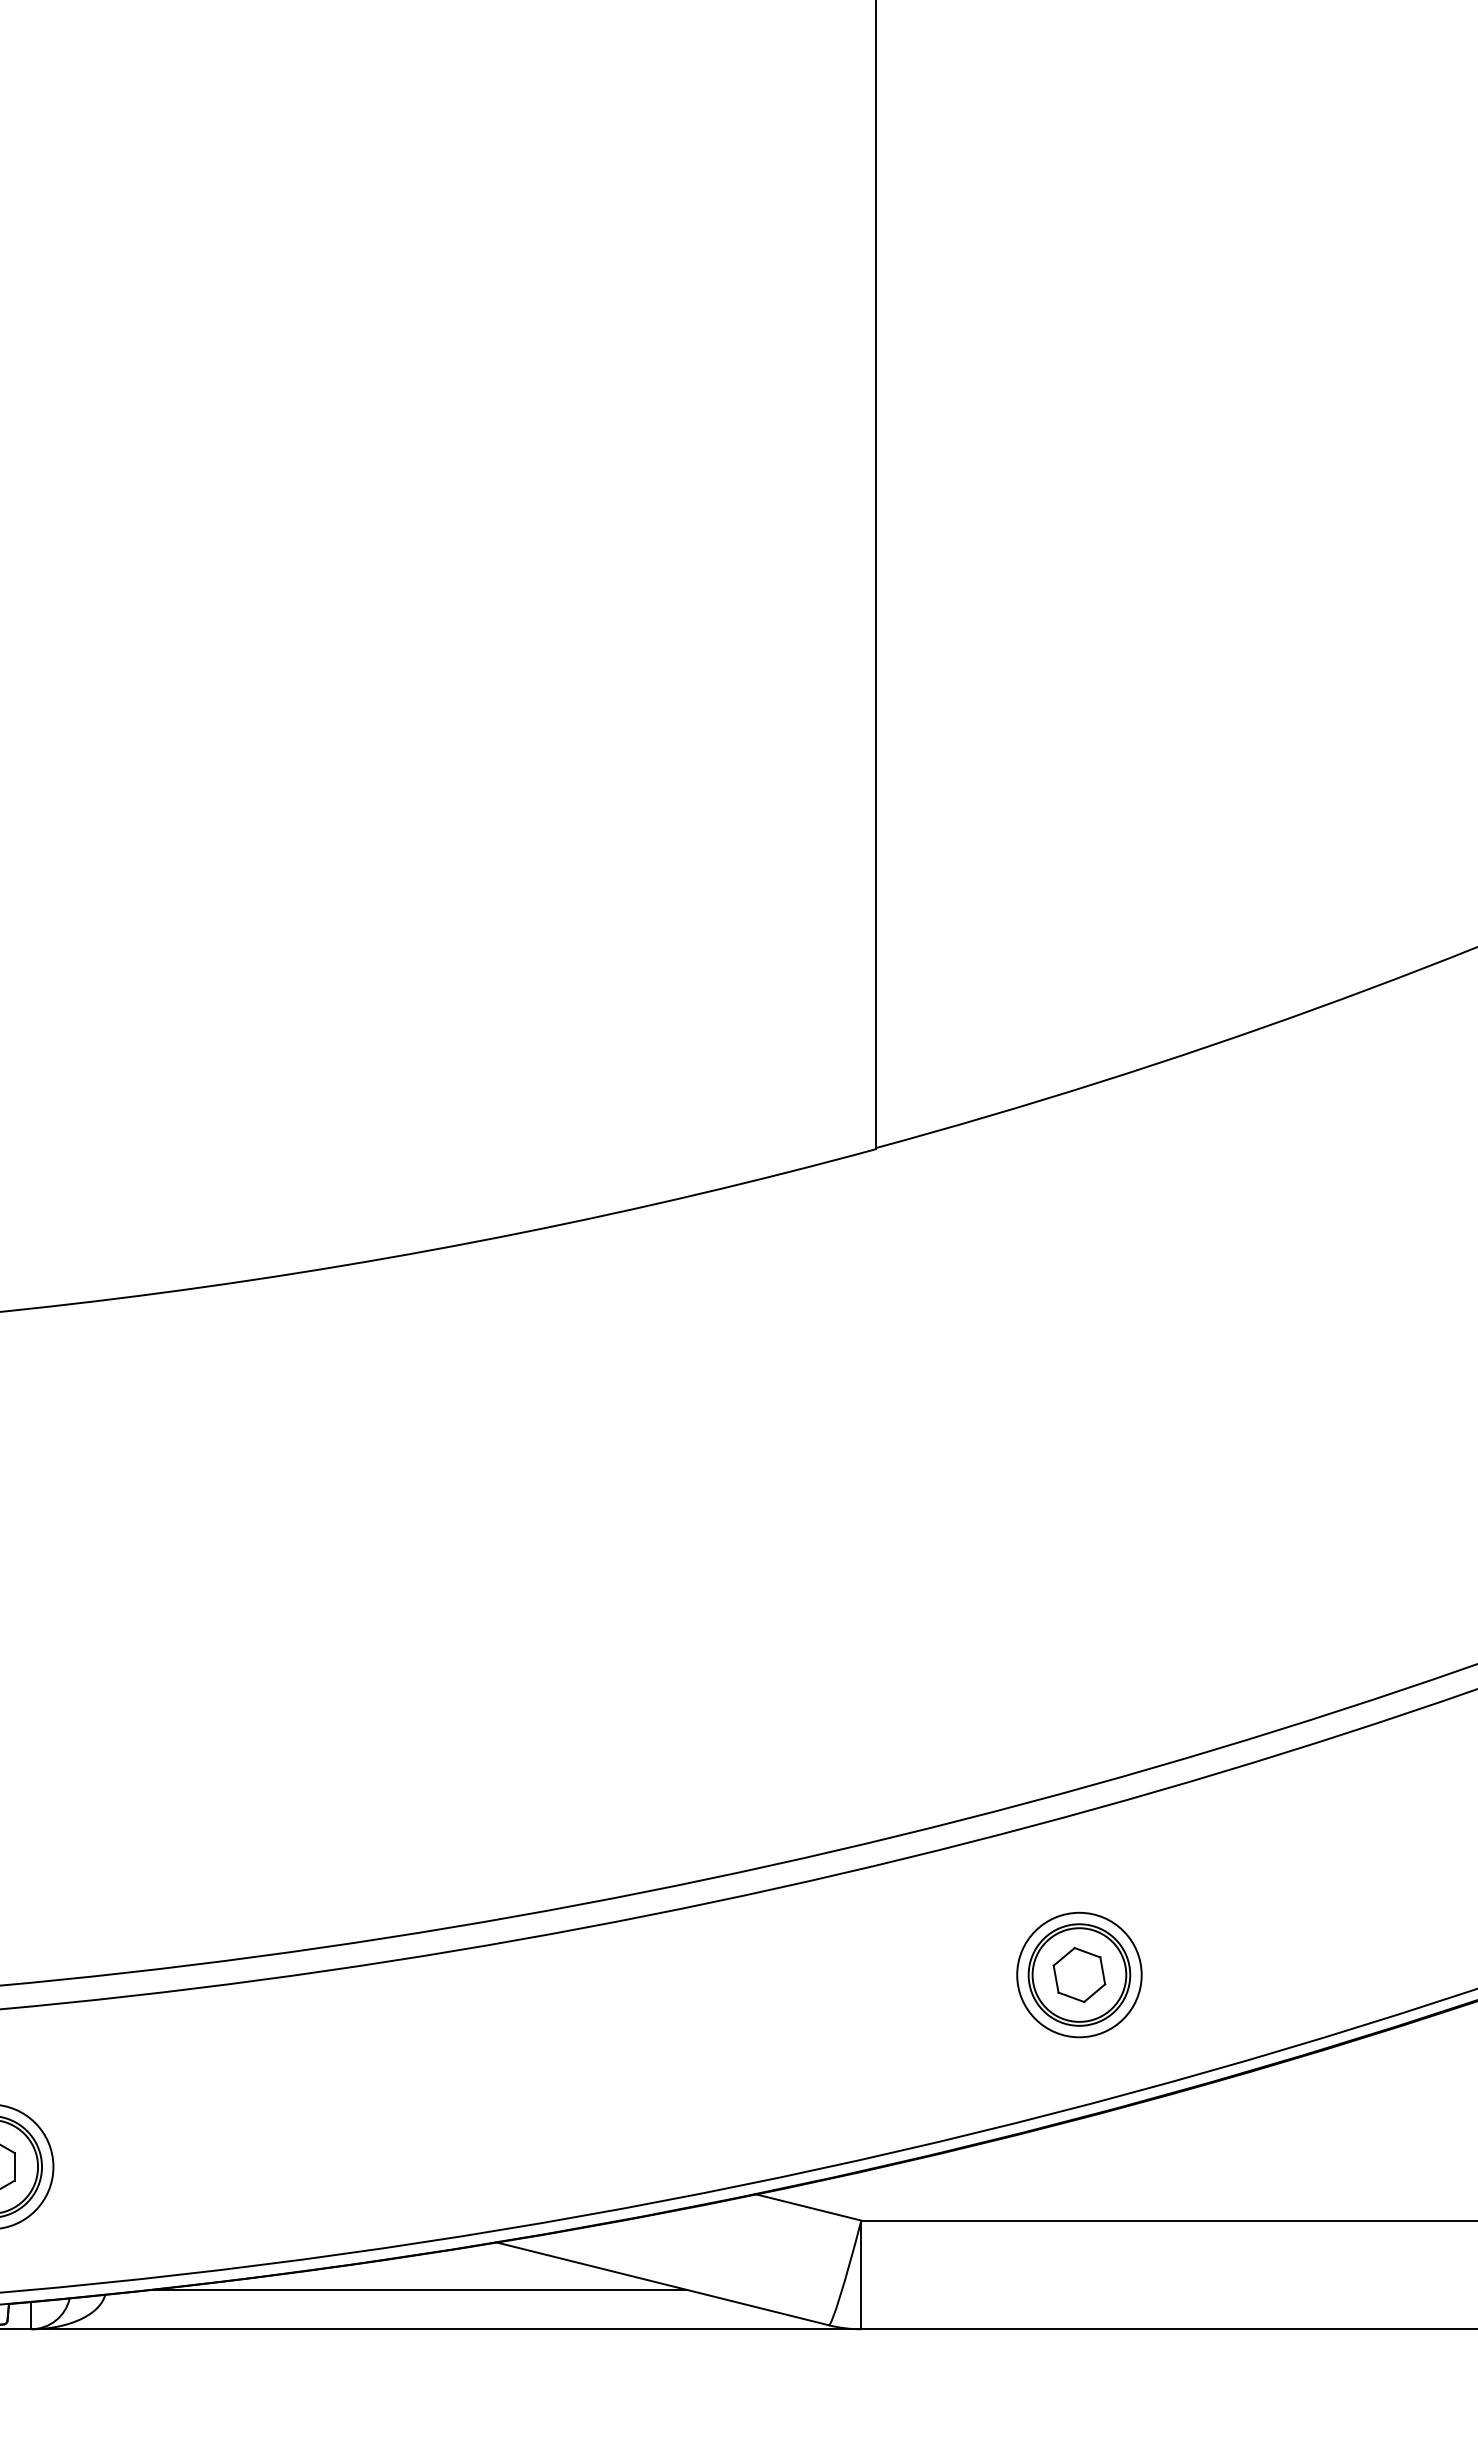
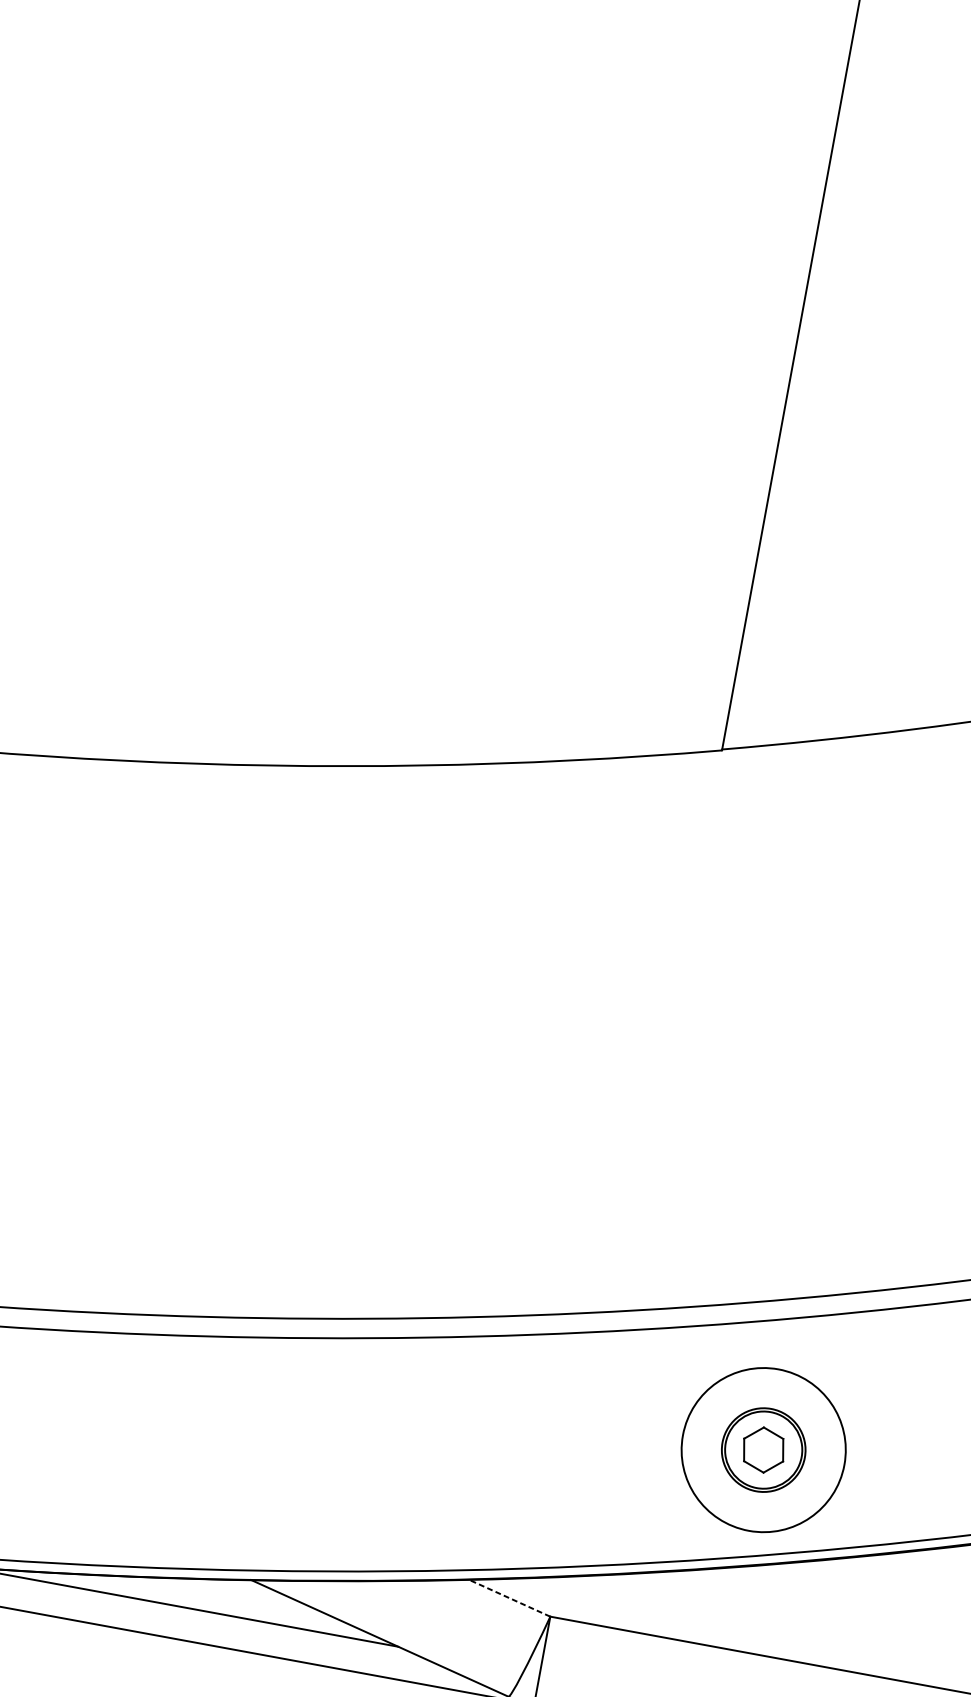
circle: (1079, 1974) -> (763, 1449), size x1.6
line: (808, 2207) -> (509, 1598), solid -> dashed

